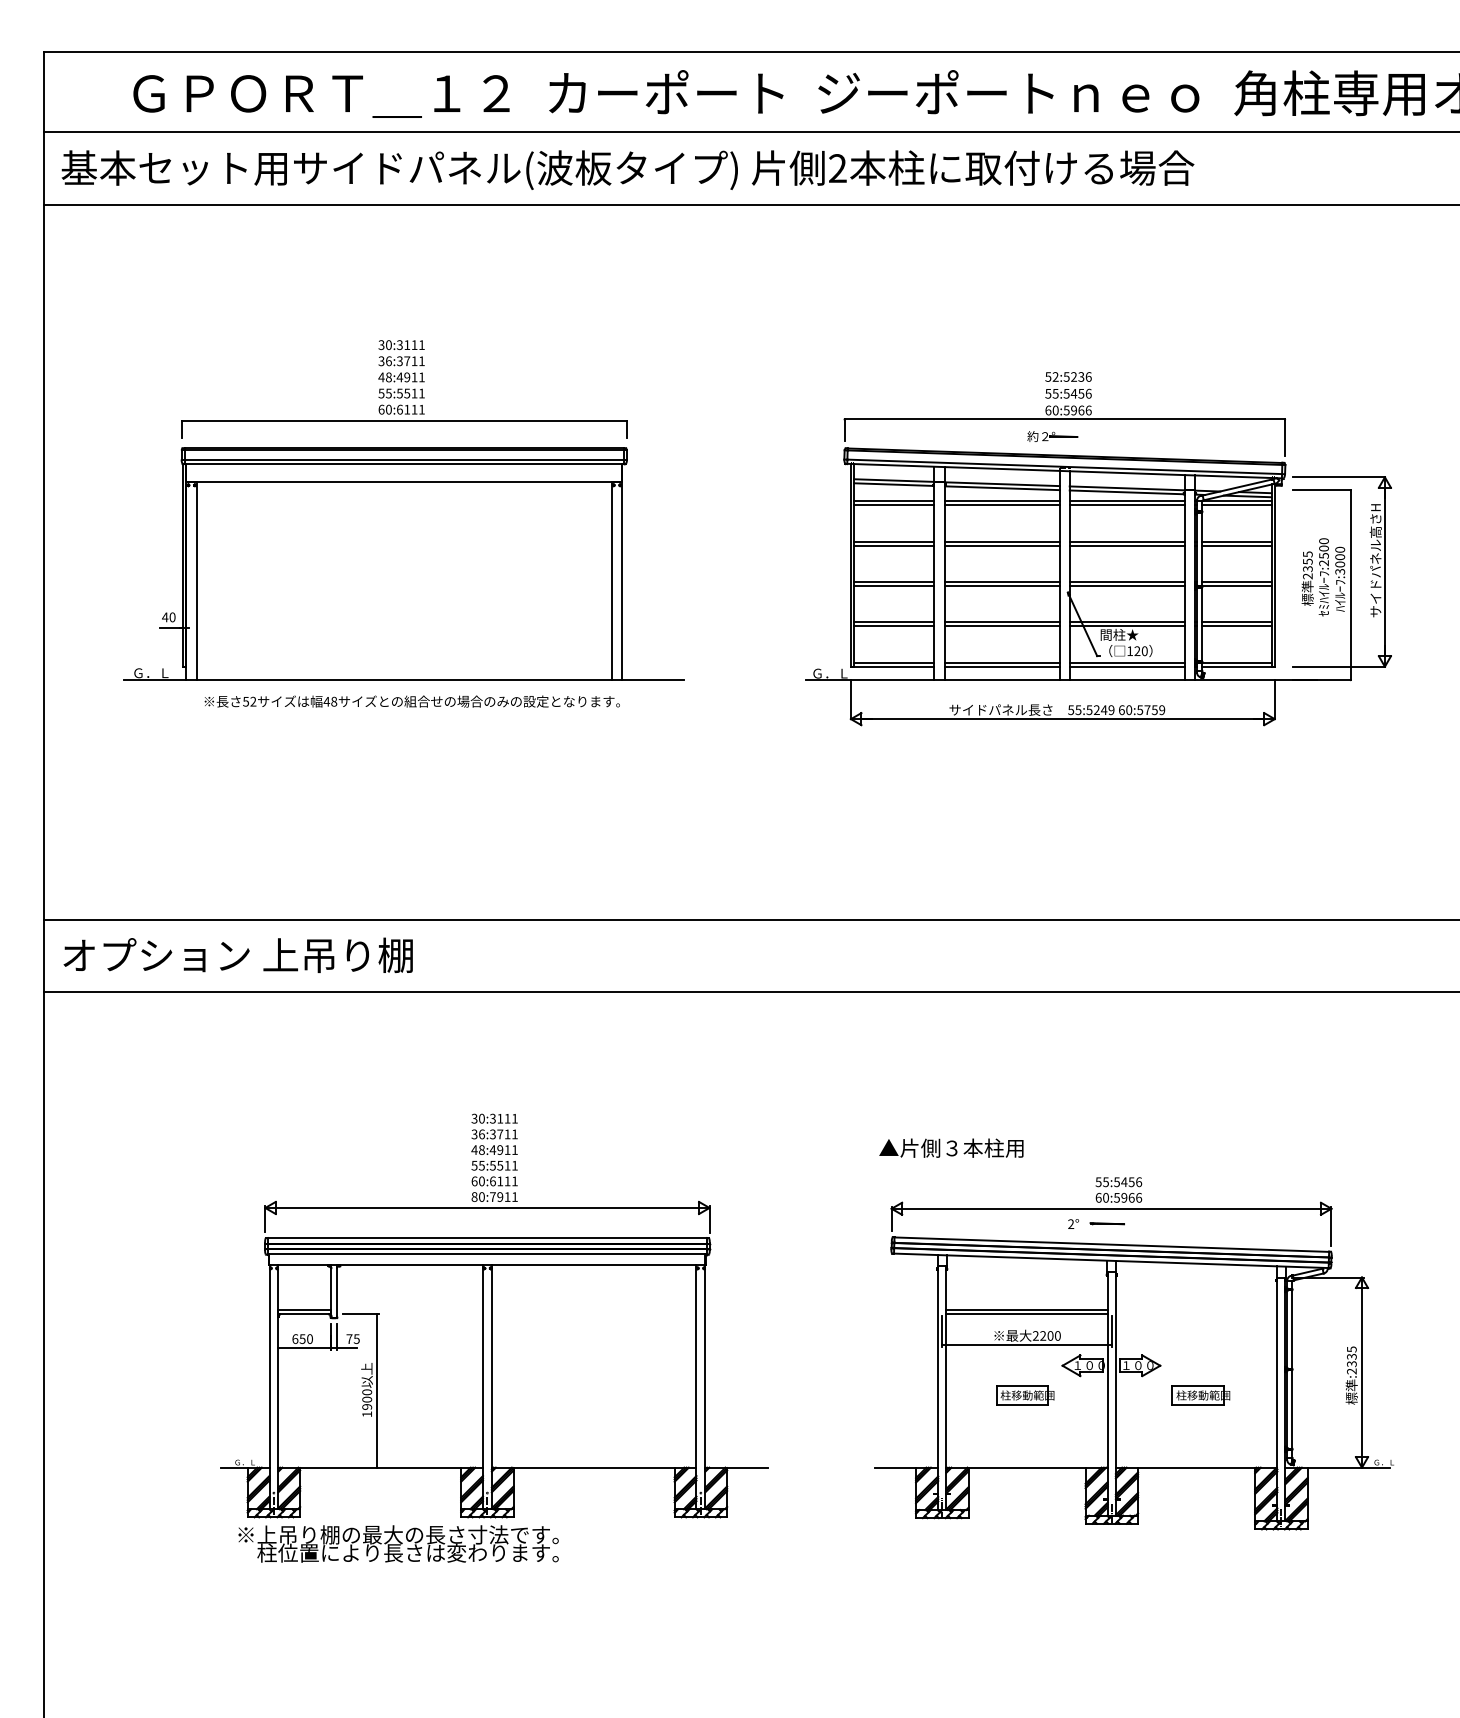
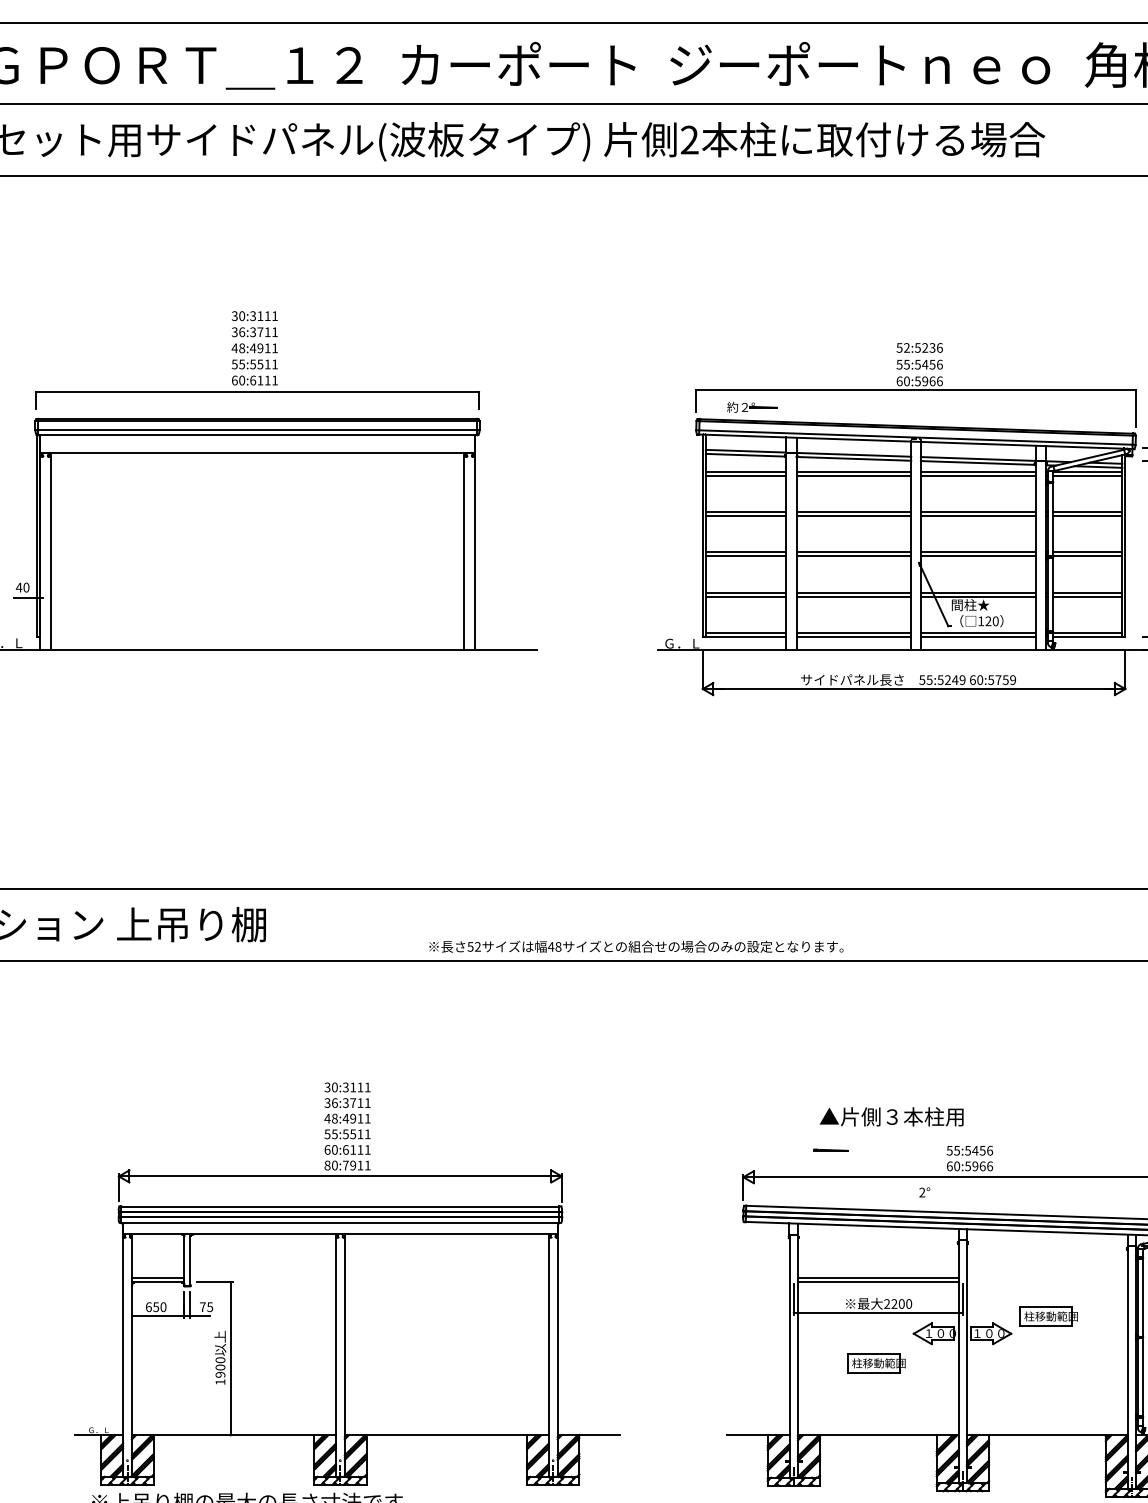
part: (1052, 436) -> (752, 407), moved
text: (411, 701) -> (635, 946), moved
text: (951, 1147) -> (891, 1116), moved
line: (1106, 1223) -> (829, 1150), moved
part: (1200, 1395) -> (1048, 1316), moved

